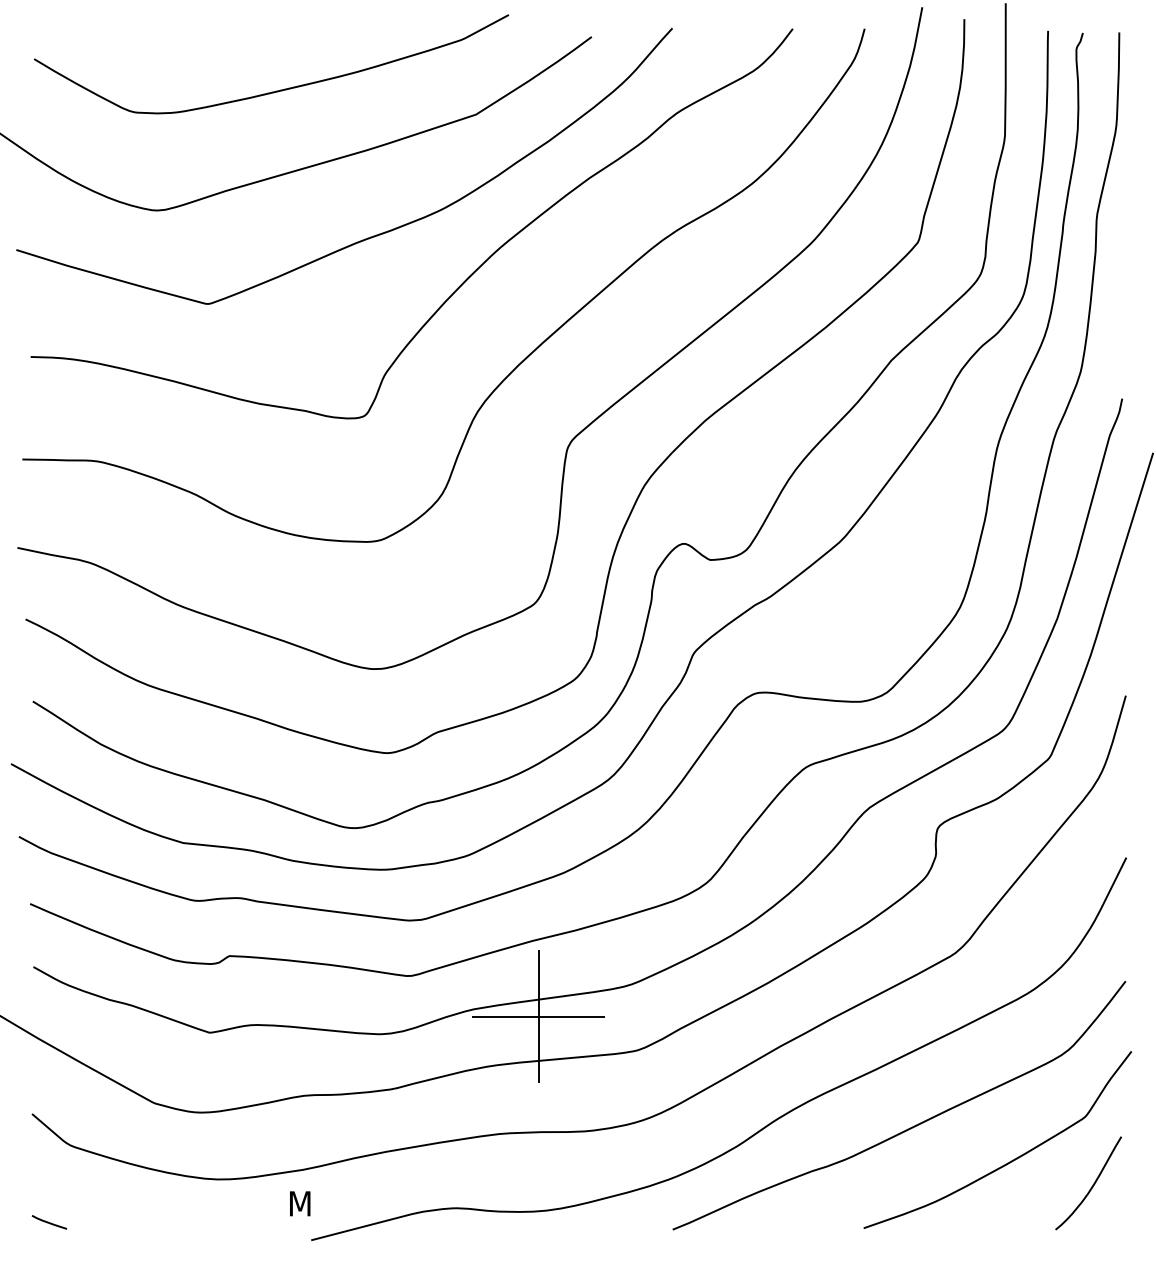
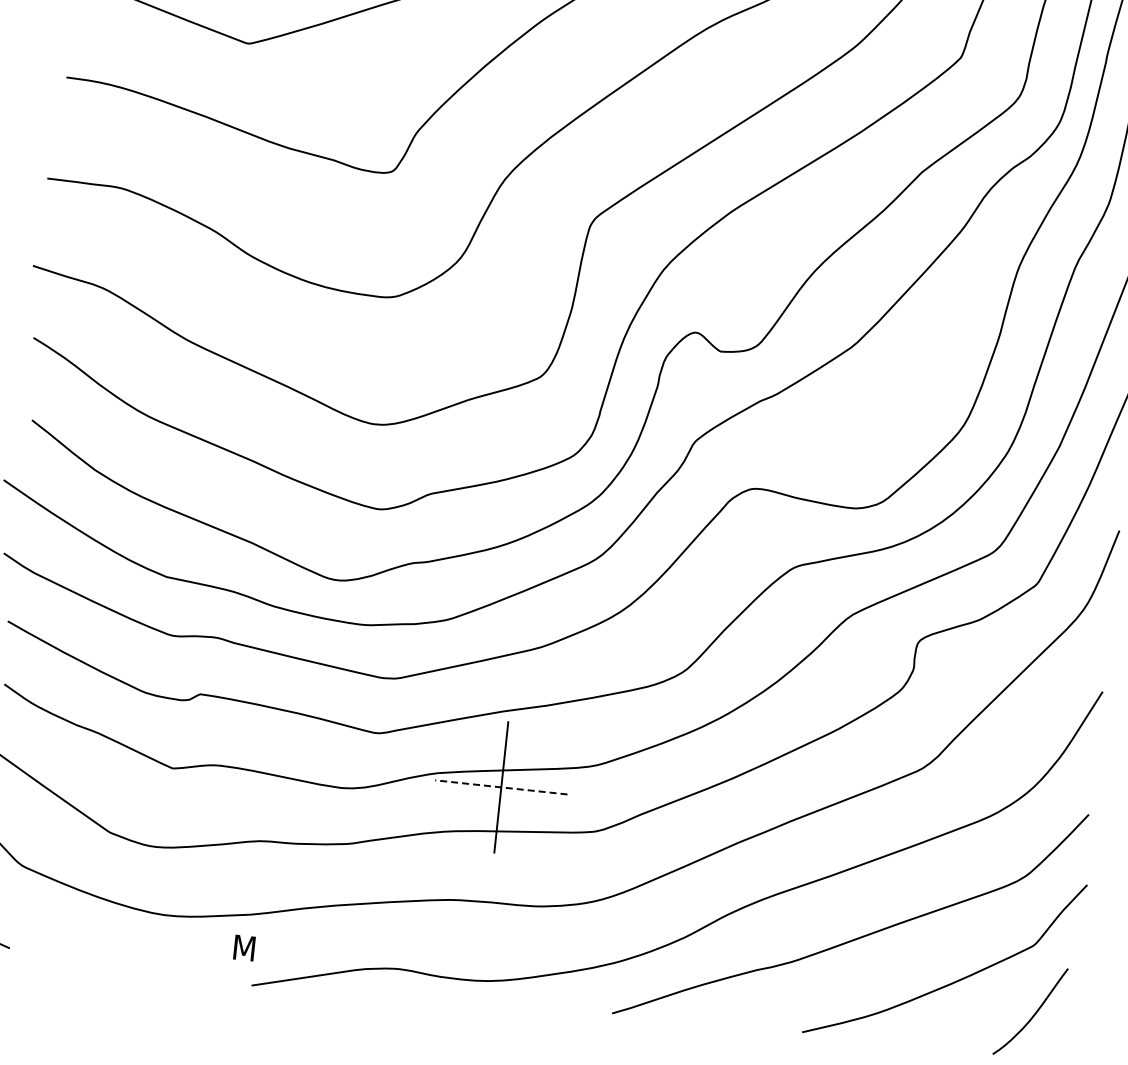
line: (538, 1016) -> (501, 787), solid -> dashed

